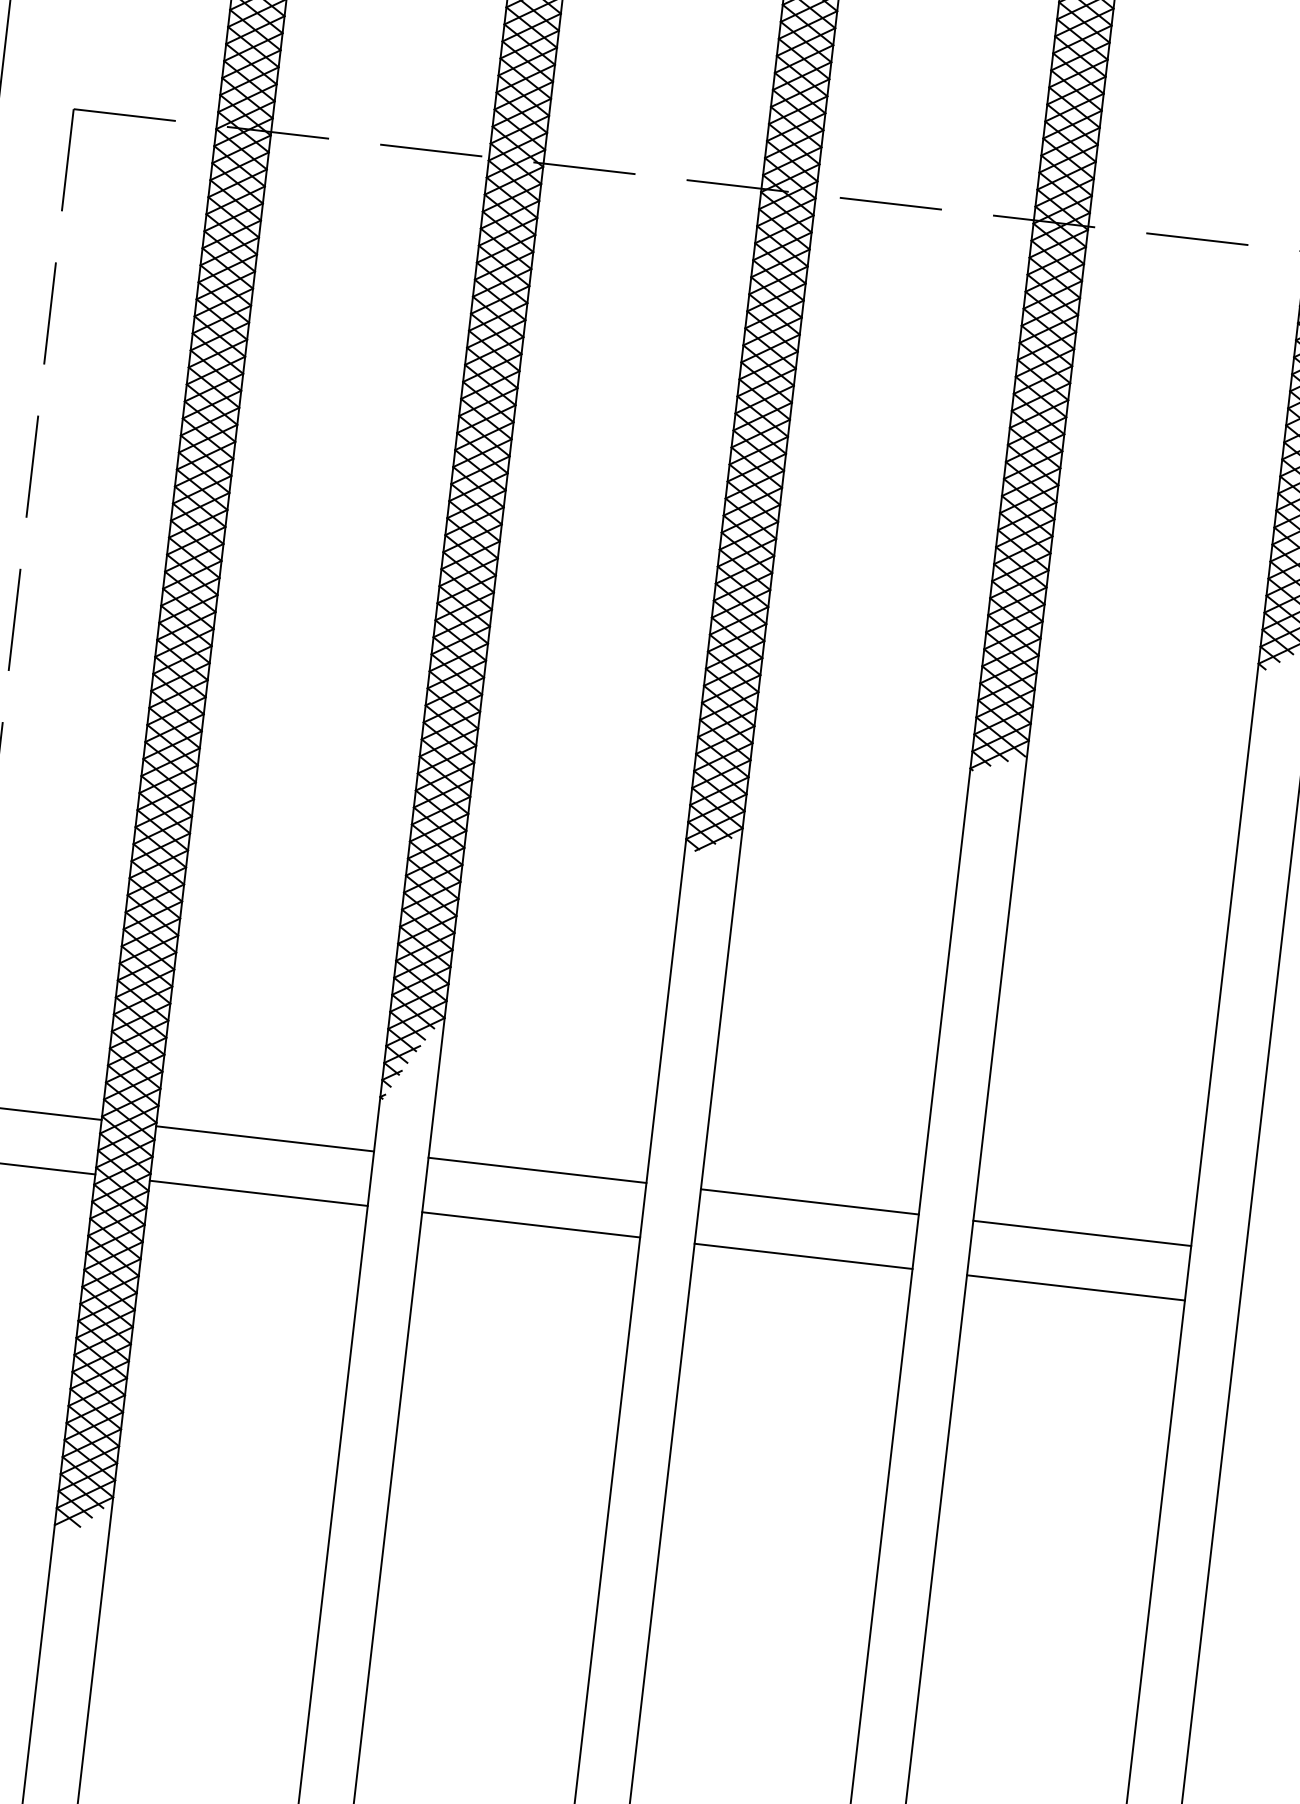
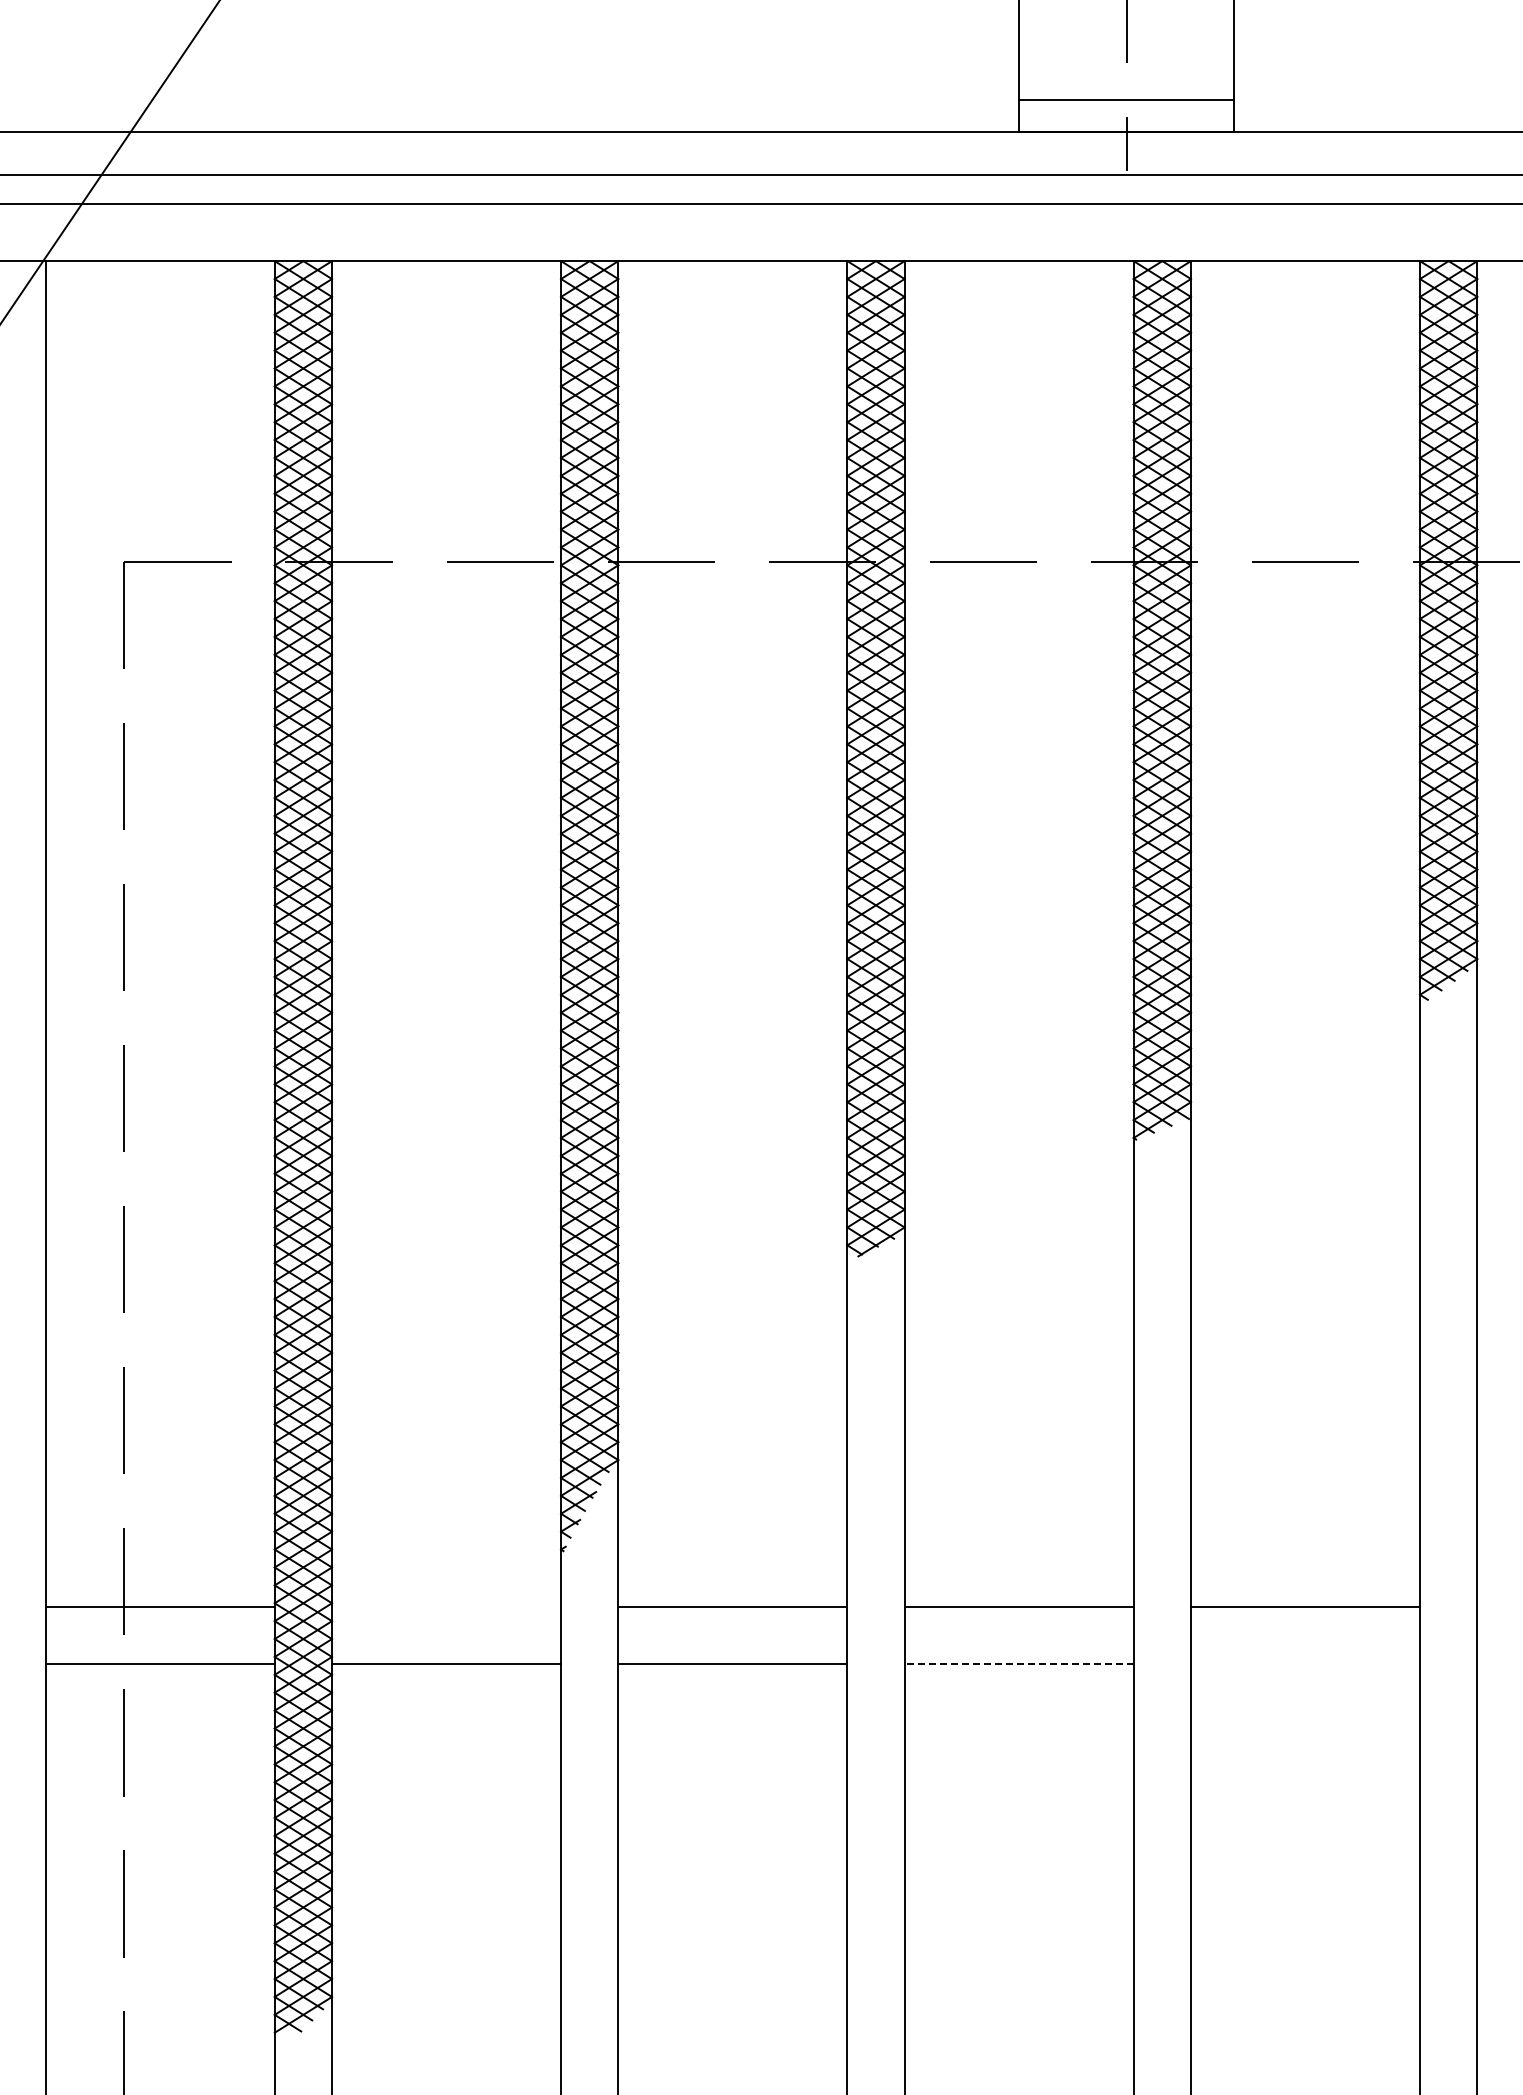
line: (265, 1138) -> (446, 1606), removed
line: (803, 1256) -> (1019, 1664), solid -> dashed
line: (1075, 1288) -> (1305, 1664), removed

